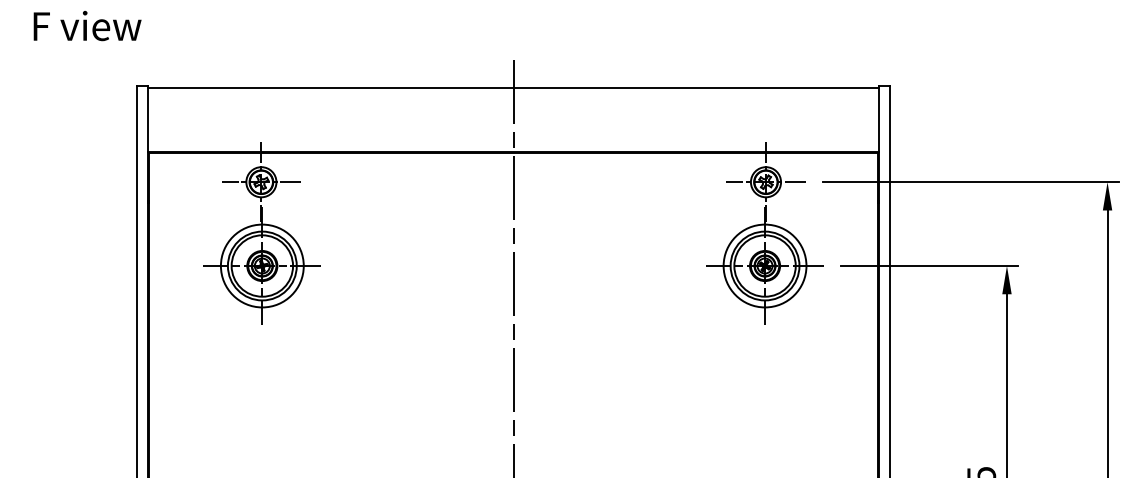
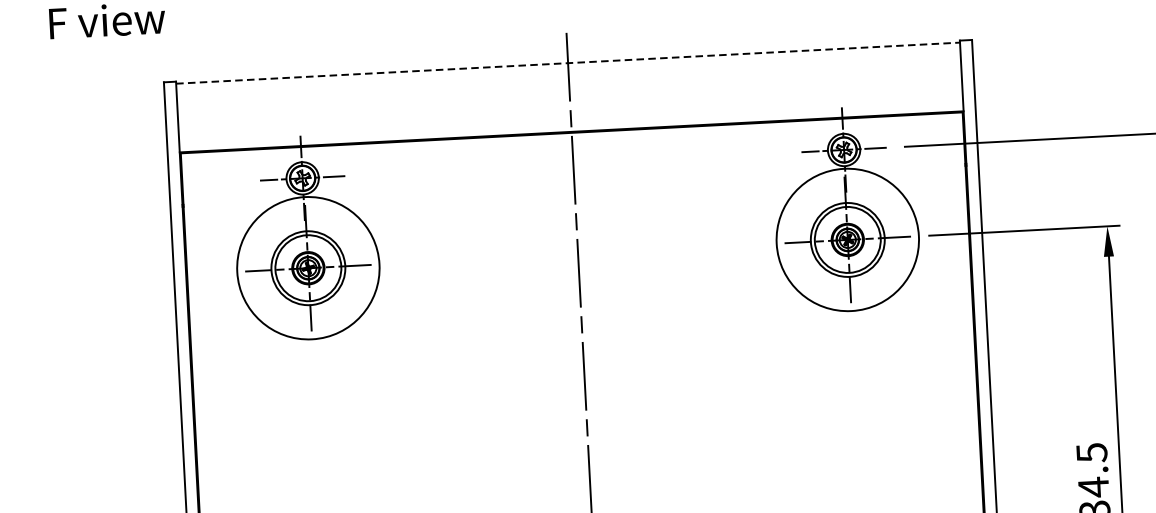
line: (514, 88) -> (568, 63), solid -> dashed
circle: (261, 265) -> (307, 267), size x1.6
circle: (764, 265) -> (847, 239), size x1.6

